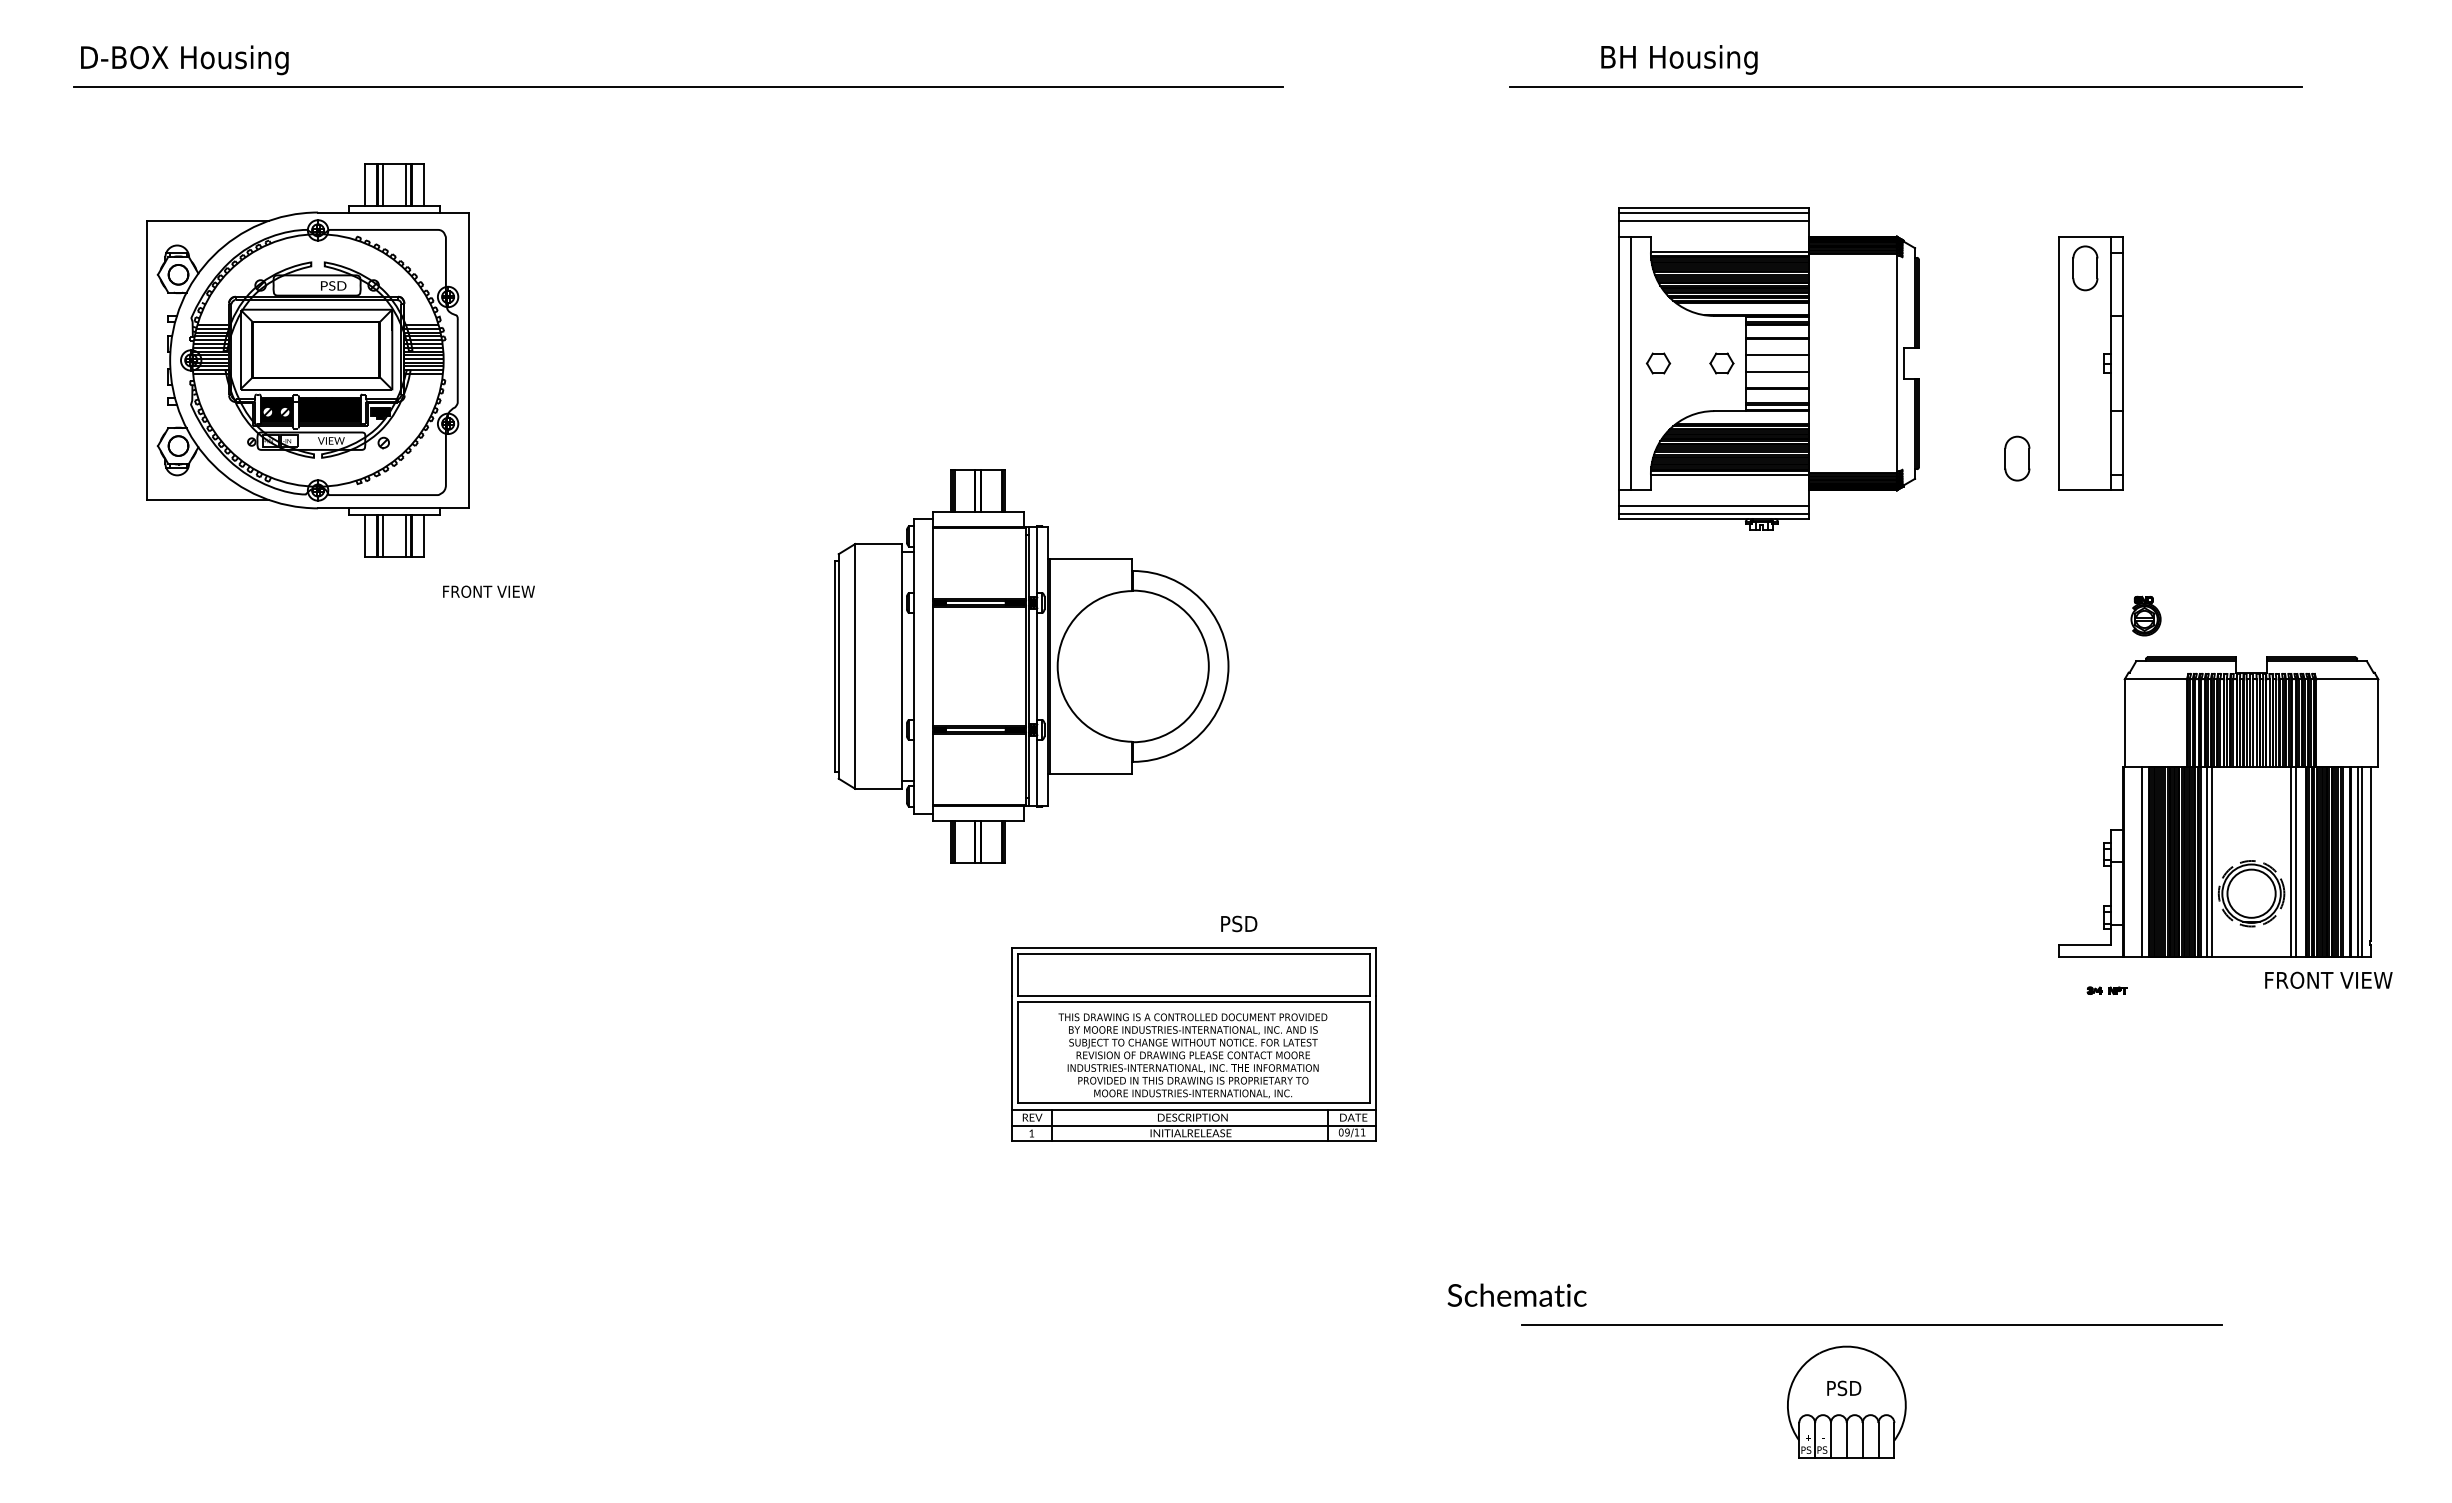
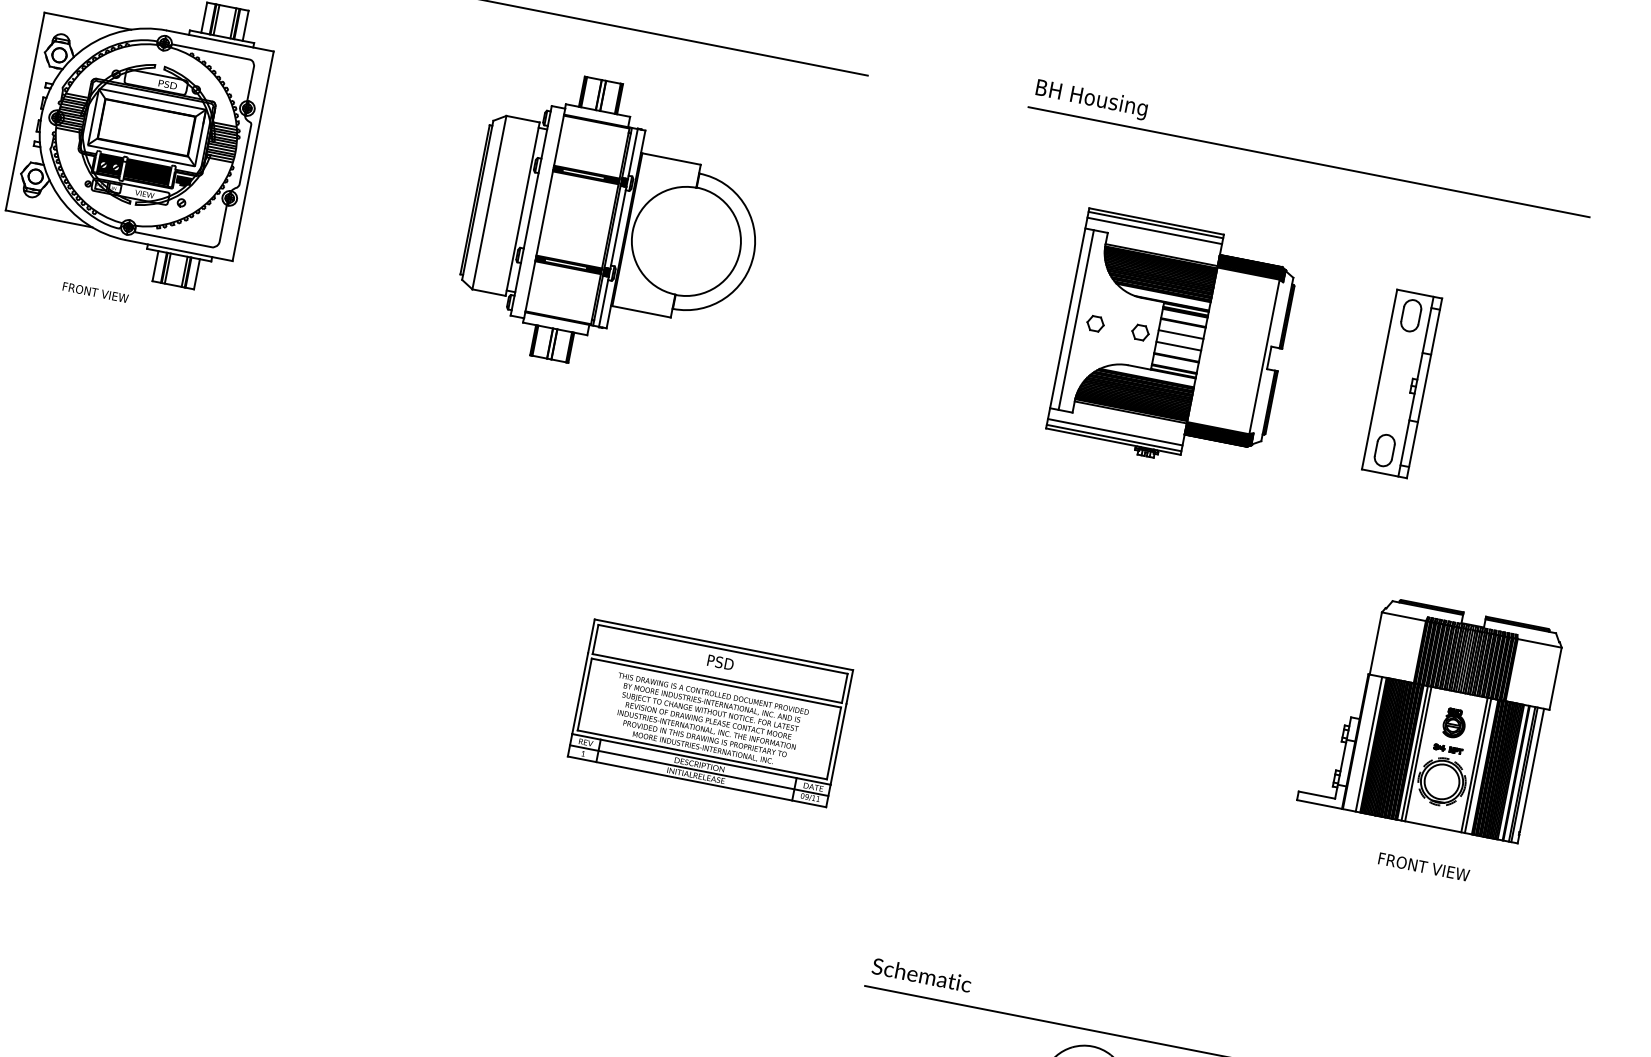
text: (1679, 59) -> (1091, 99), moved
part: (2017, 458) -> (1384, 450), moved
text: (488, 591) -> (95, 292), moved
part: (2145, 615) -> (1454, 723), moved
part: (1031, 666) -> (614, 227), moved
text: (2328, 979) -> (1423, 866), moved
part: (2106, 990) -> (1447, 748), moved
part: (1193, 1044) -> (710, 713), moved
text: (1516, 1294) -> (921, 974), moved

